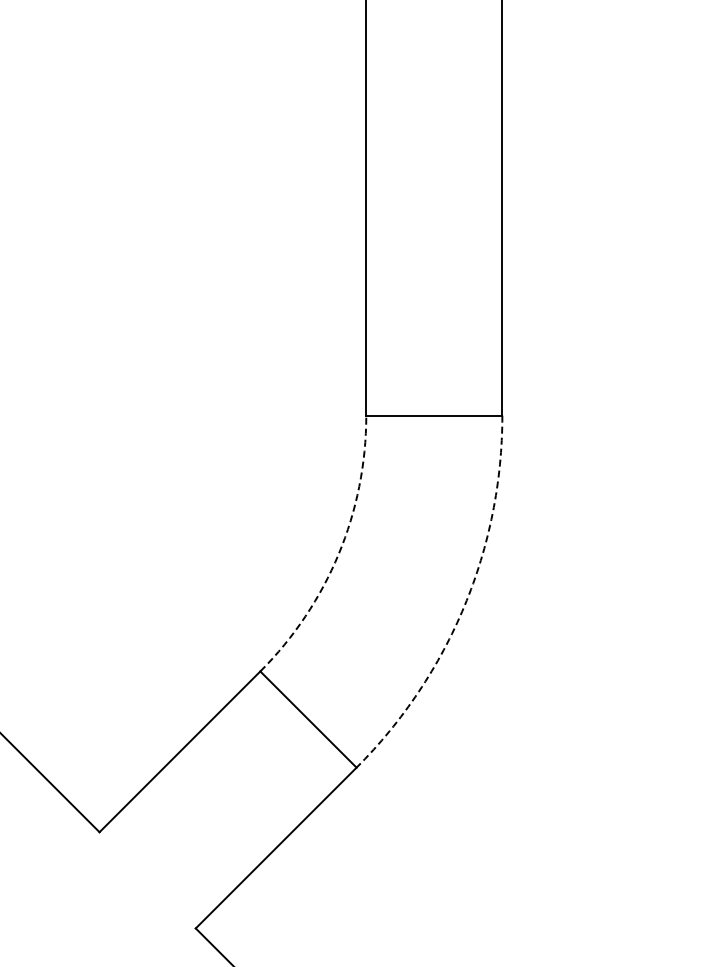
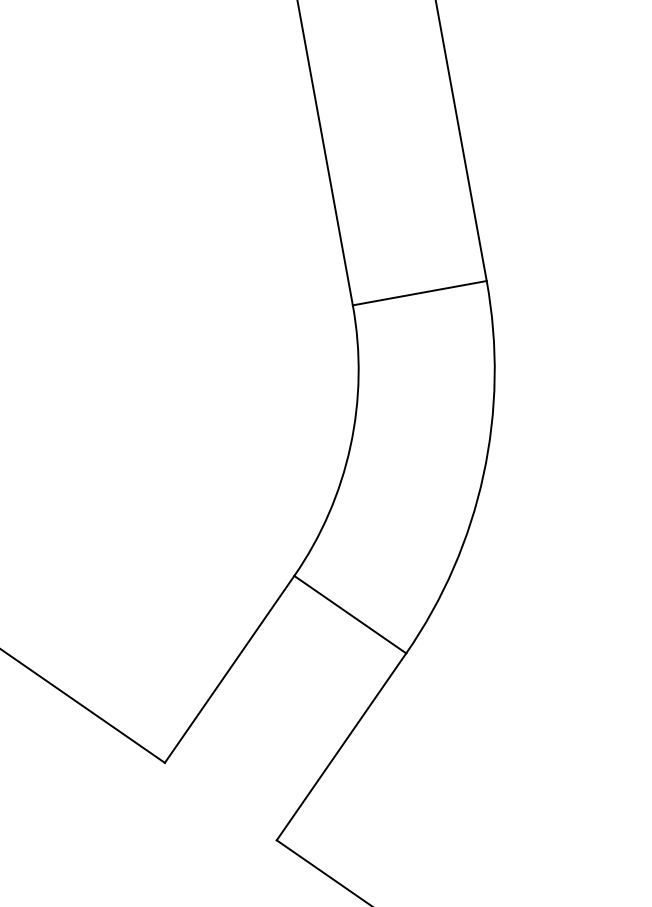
arc: (338, 554) -> (350, 446), dashed -> solid
arc: (464, 606) -> (483, 475), dashed -> solid

